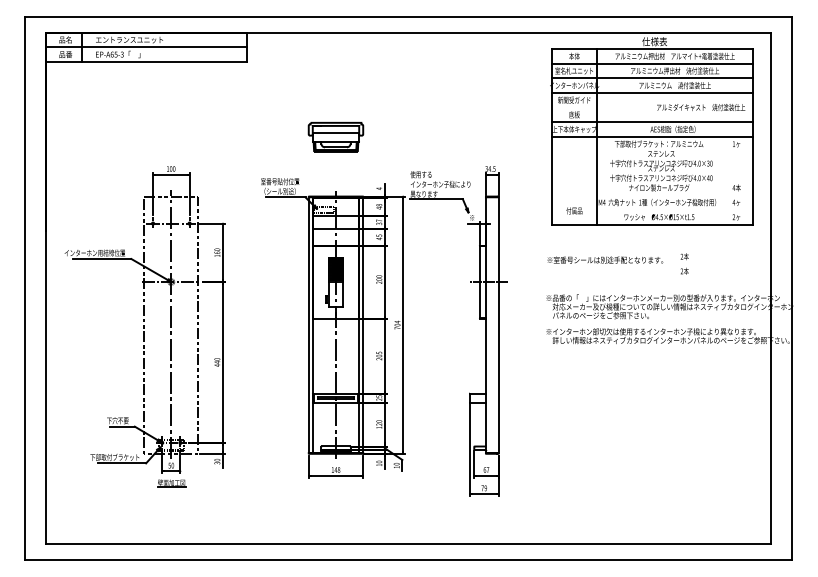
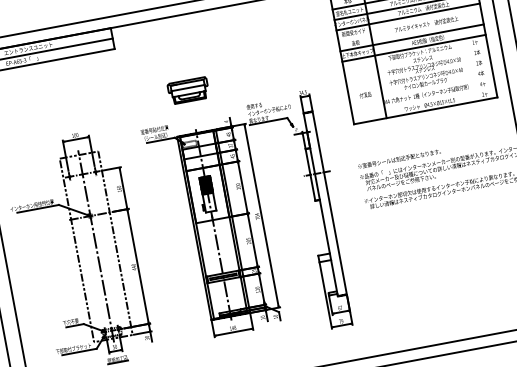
text: (701, 107) -> (426, 24), moved
text: (574, 210) -> (365, 94), moved
text: (605, 259) -> (399, 158), moved
text: (684, 263) -> (478, 57), moved

